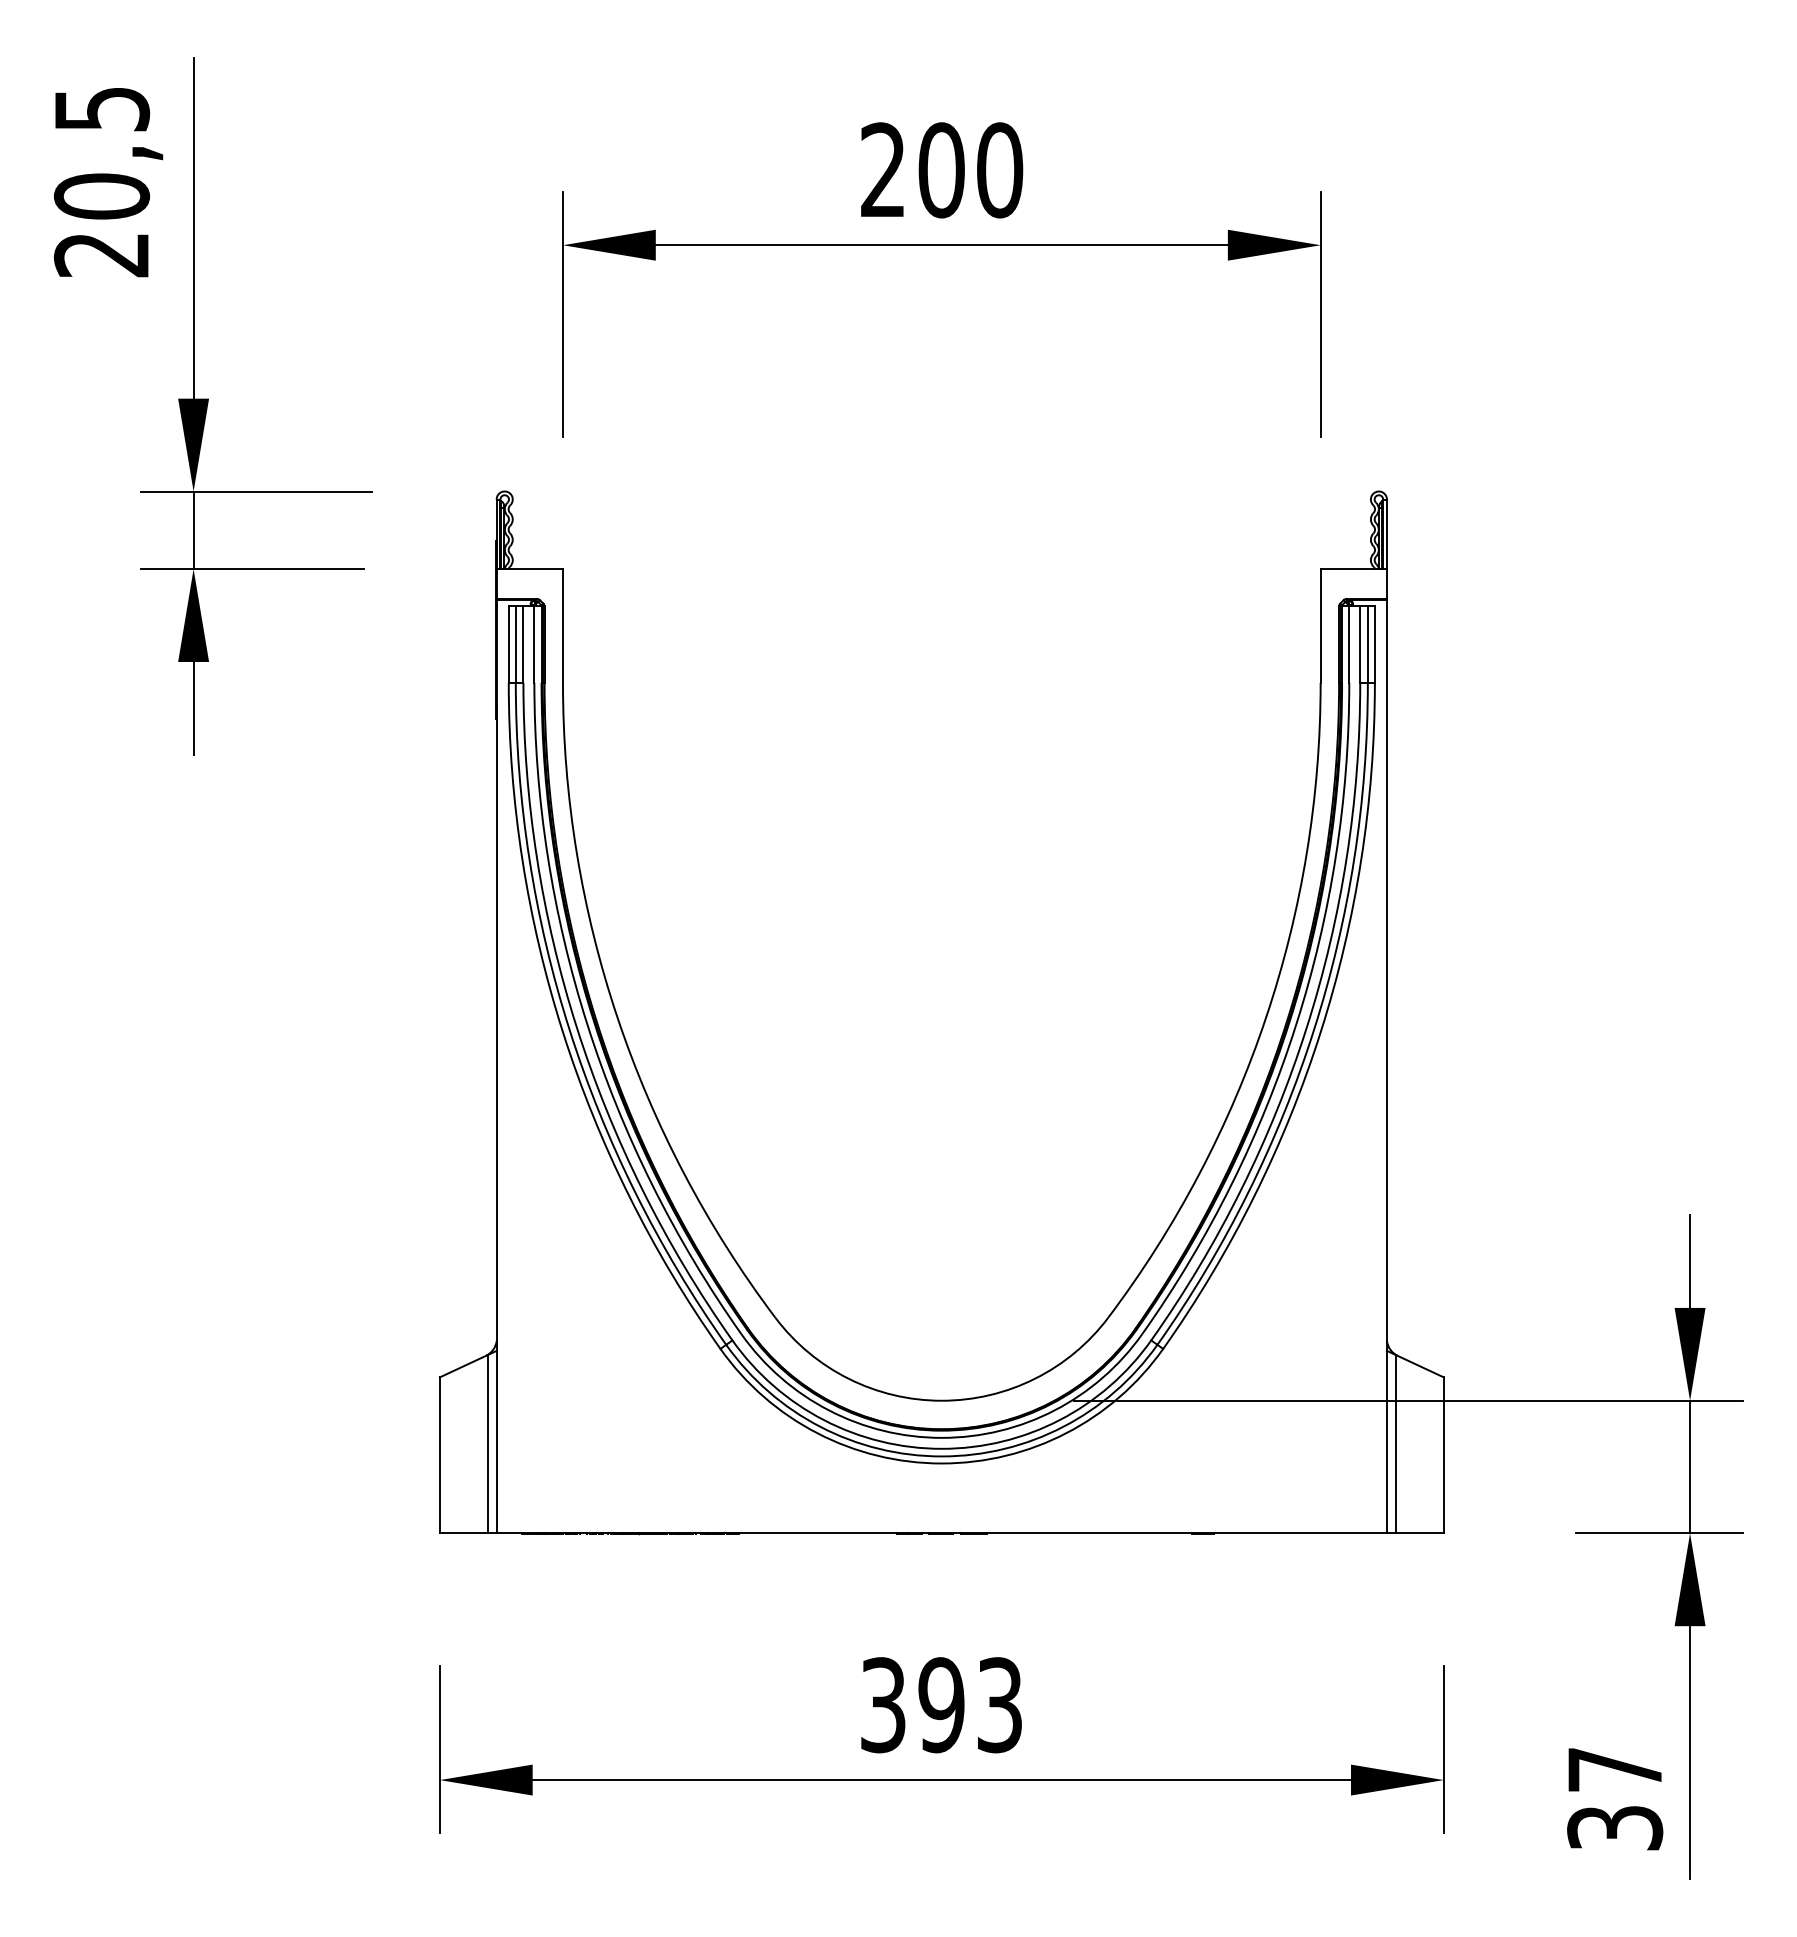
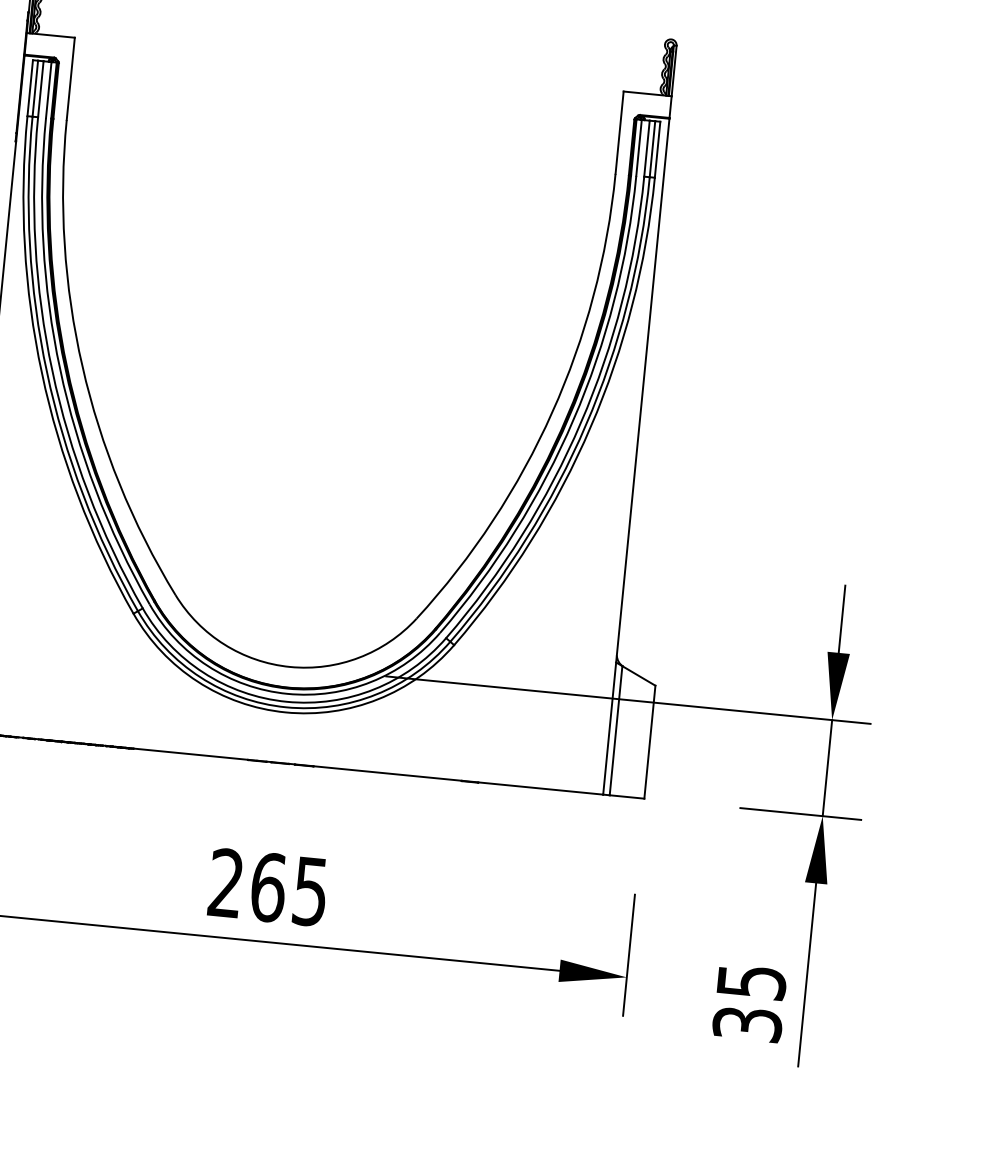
text: (941, 1705) -> (268, 887), 393 -> 265
text: (1615, 1769) -> (751, 981), 37 -> 35

